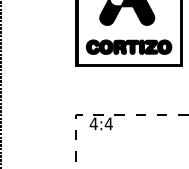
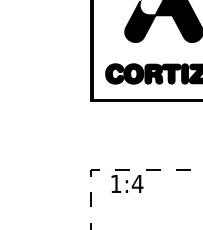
text: (93, 123) -> (115, 183), 4:4 -> 1:4

